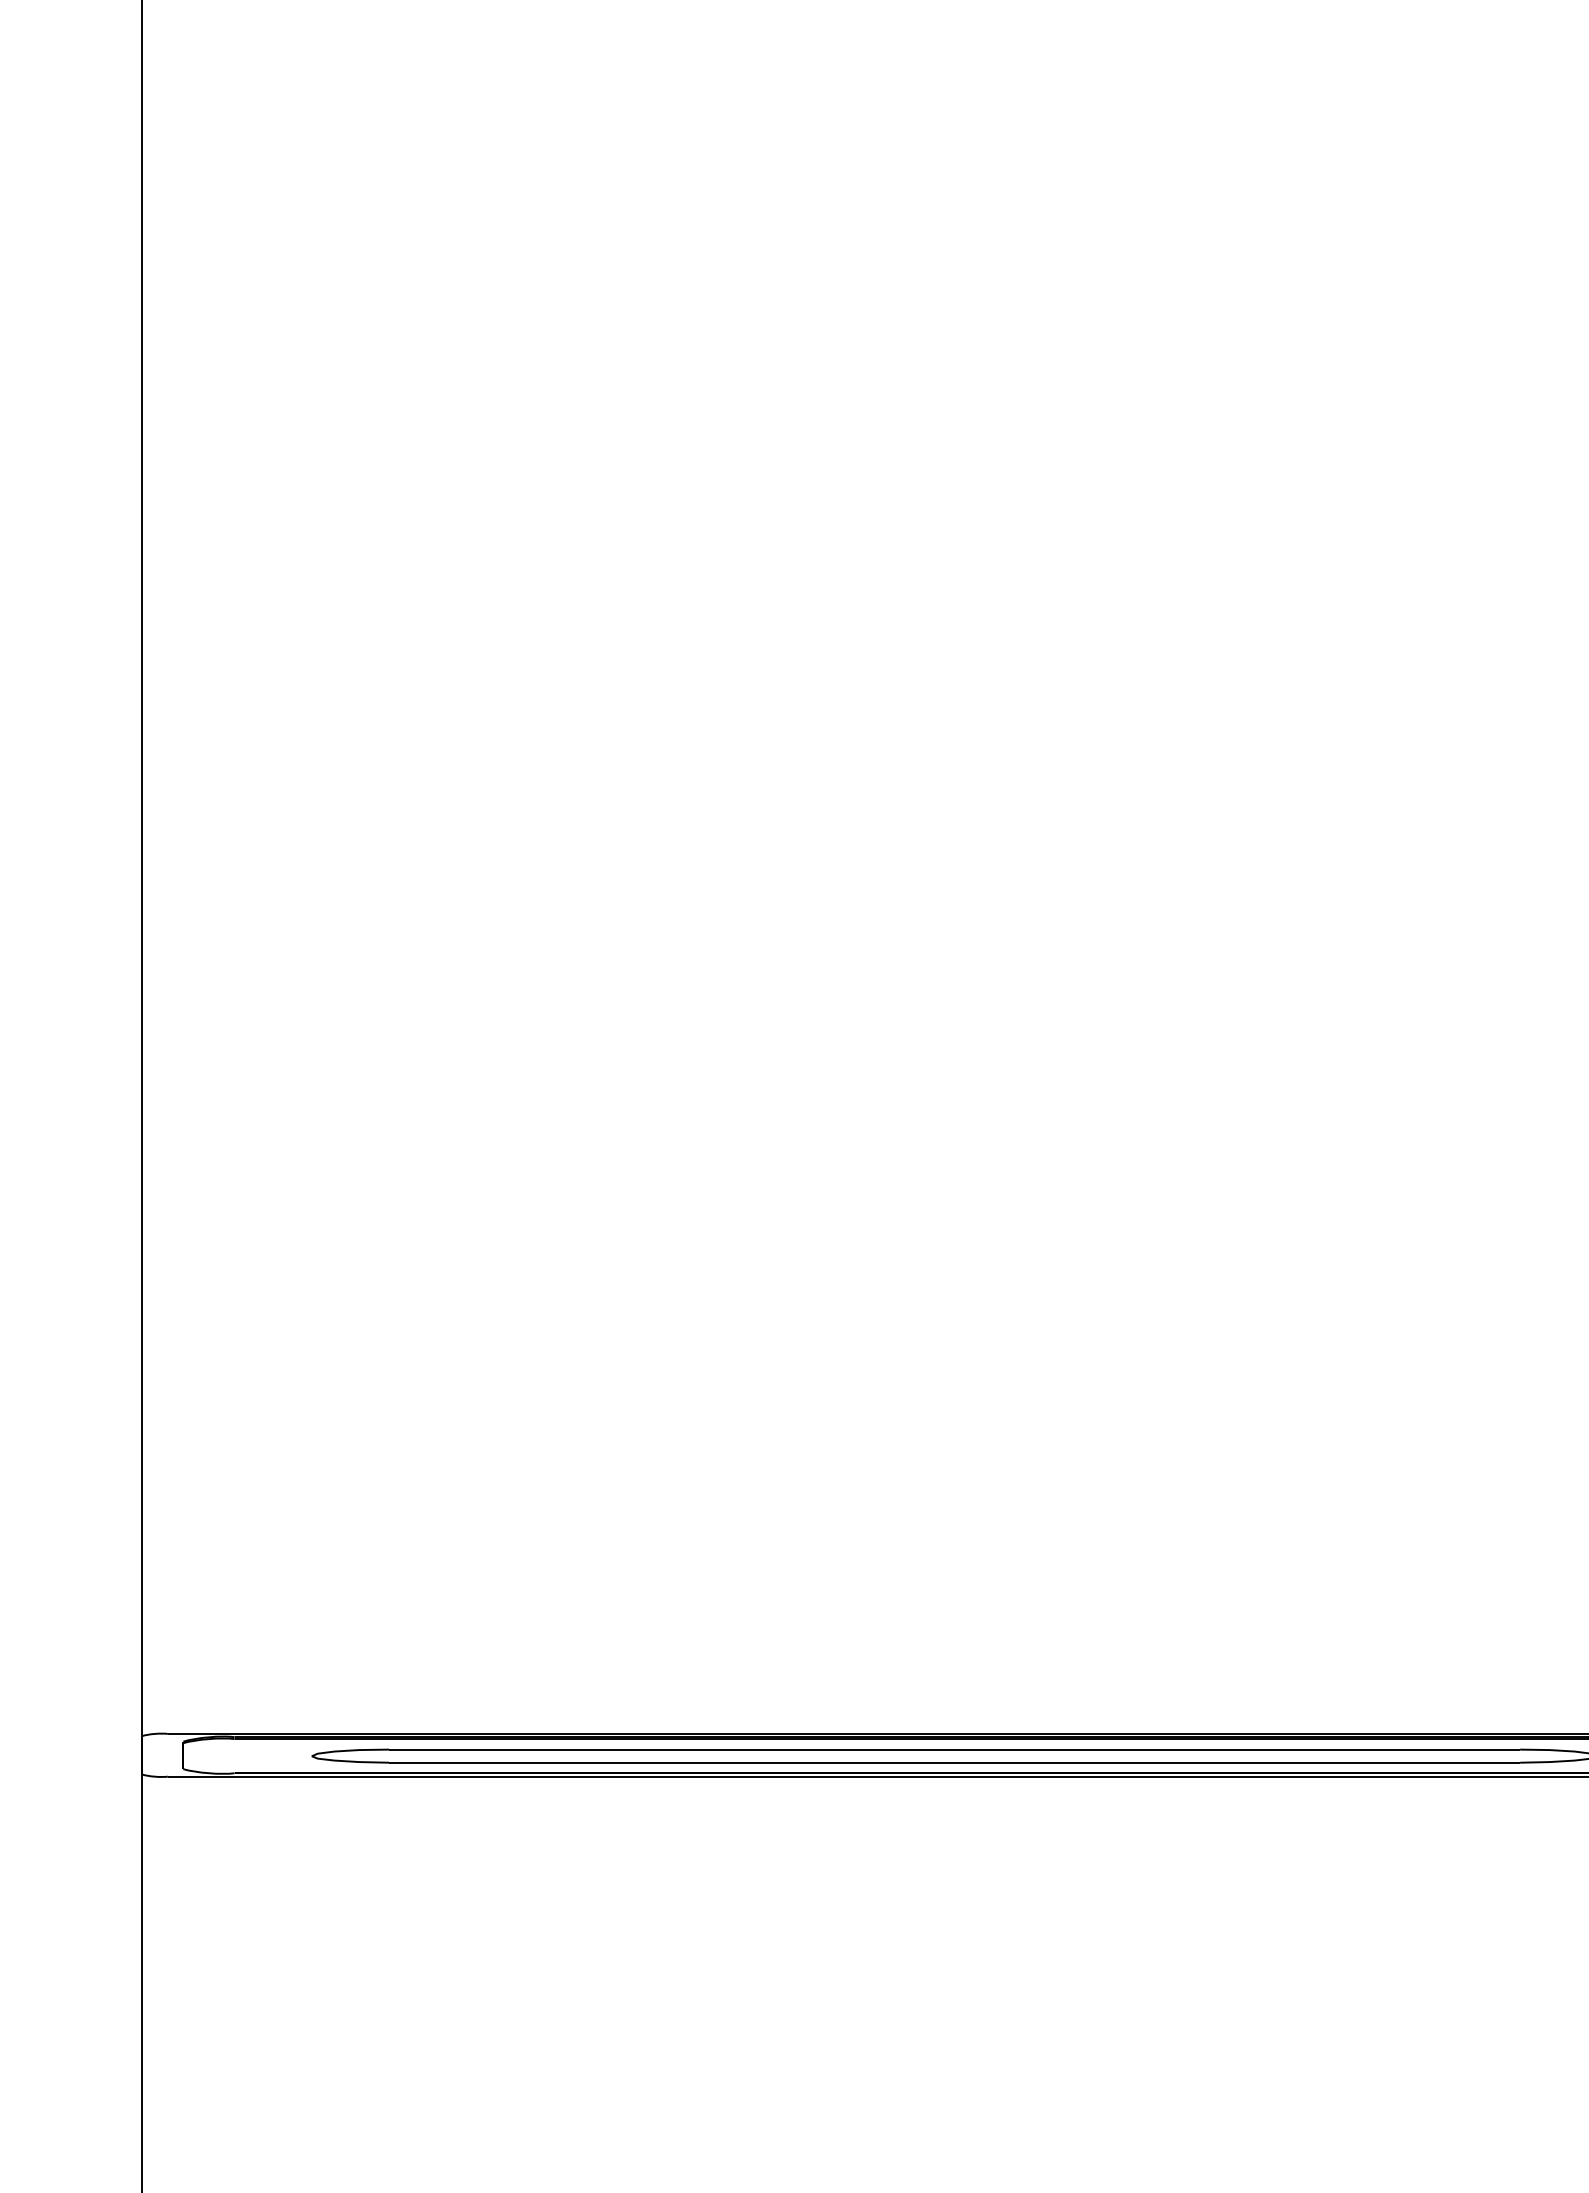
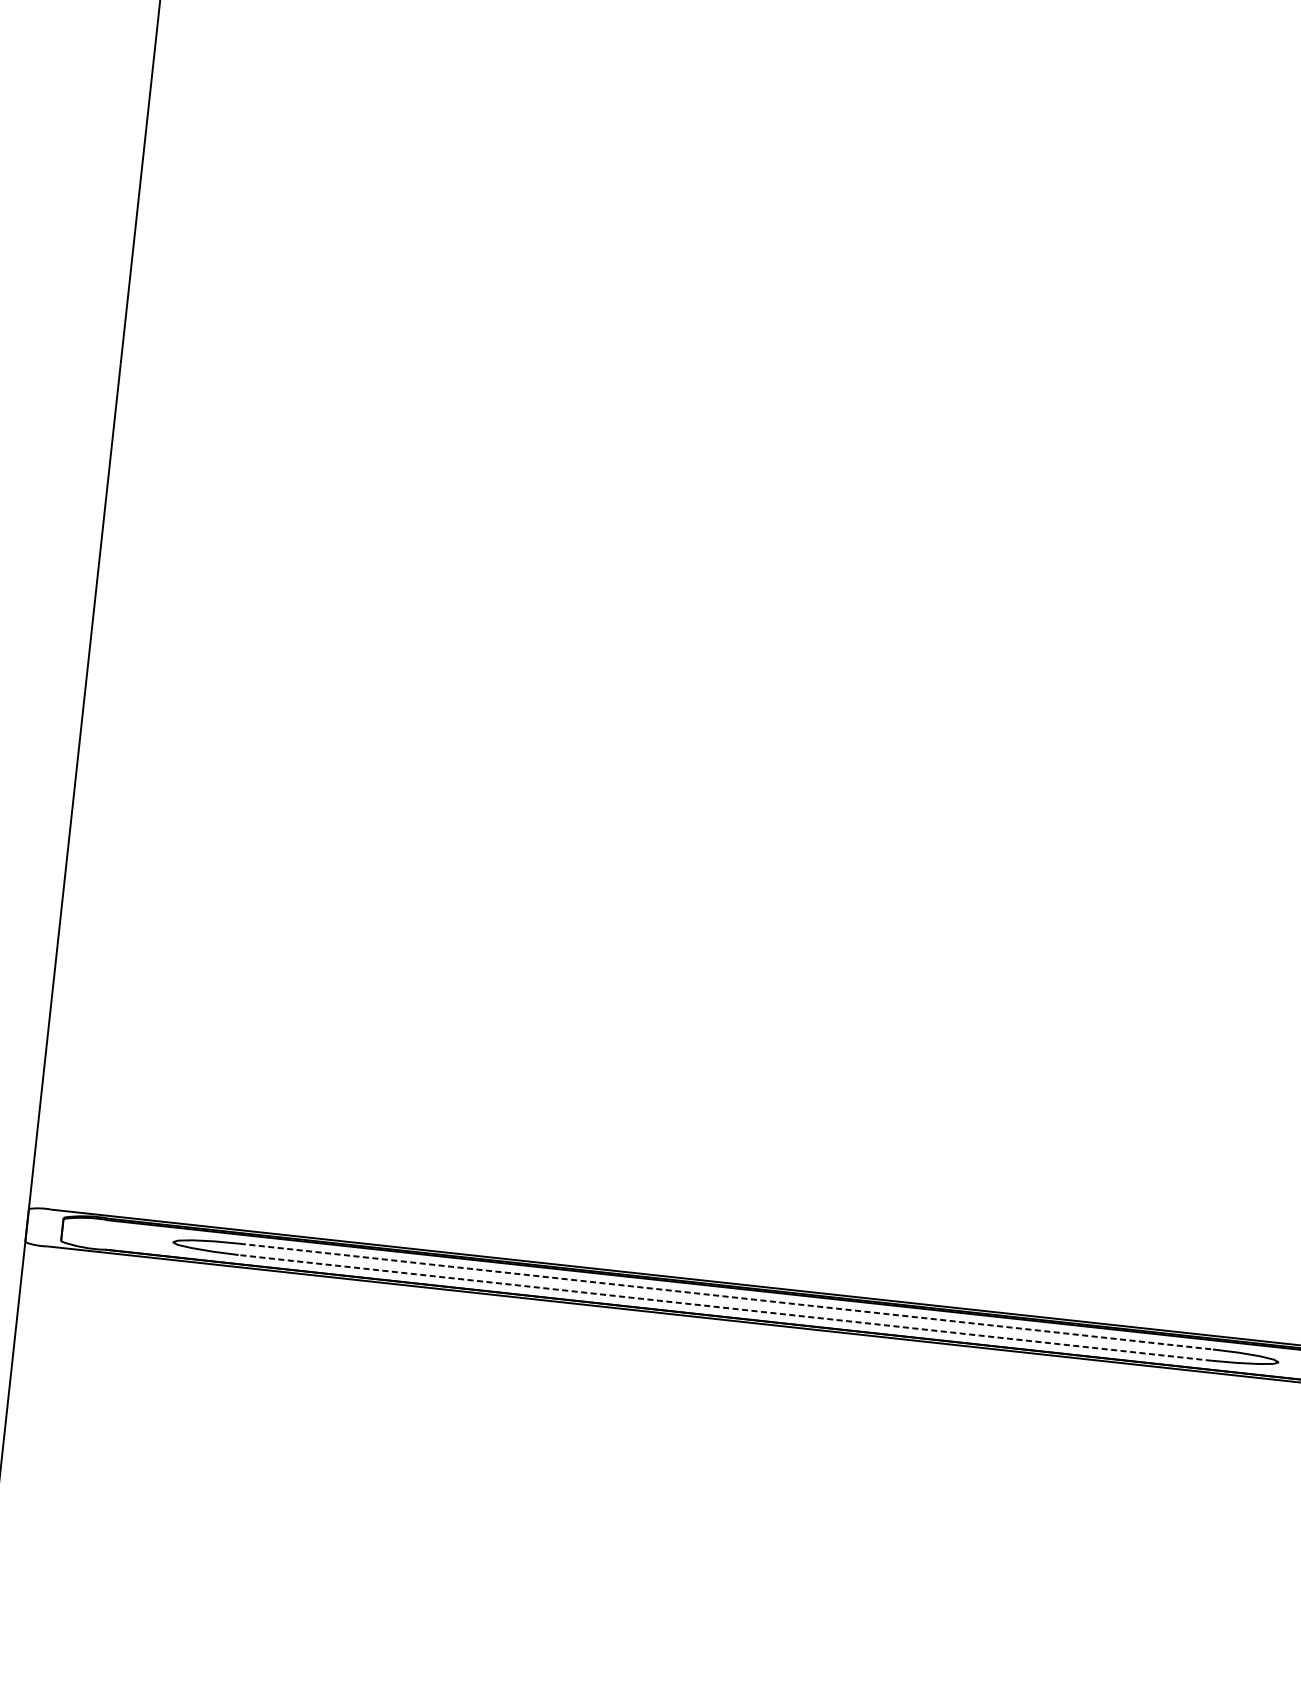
line: (954, 1749) -> (726, 1296), solid -> dashed
line: (954, 1762) -> (725, 1307), solid -> dashed

